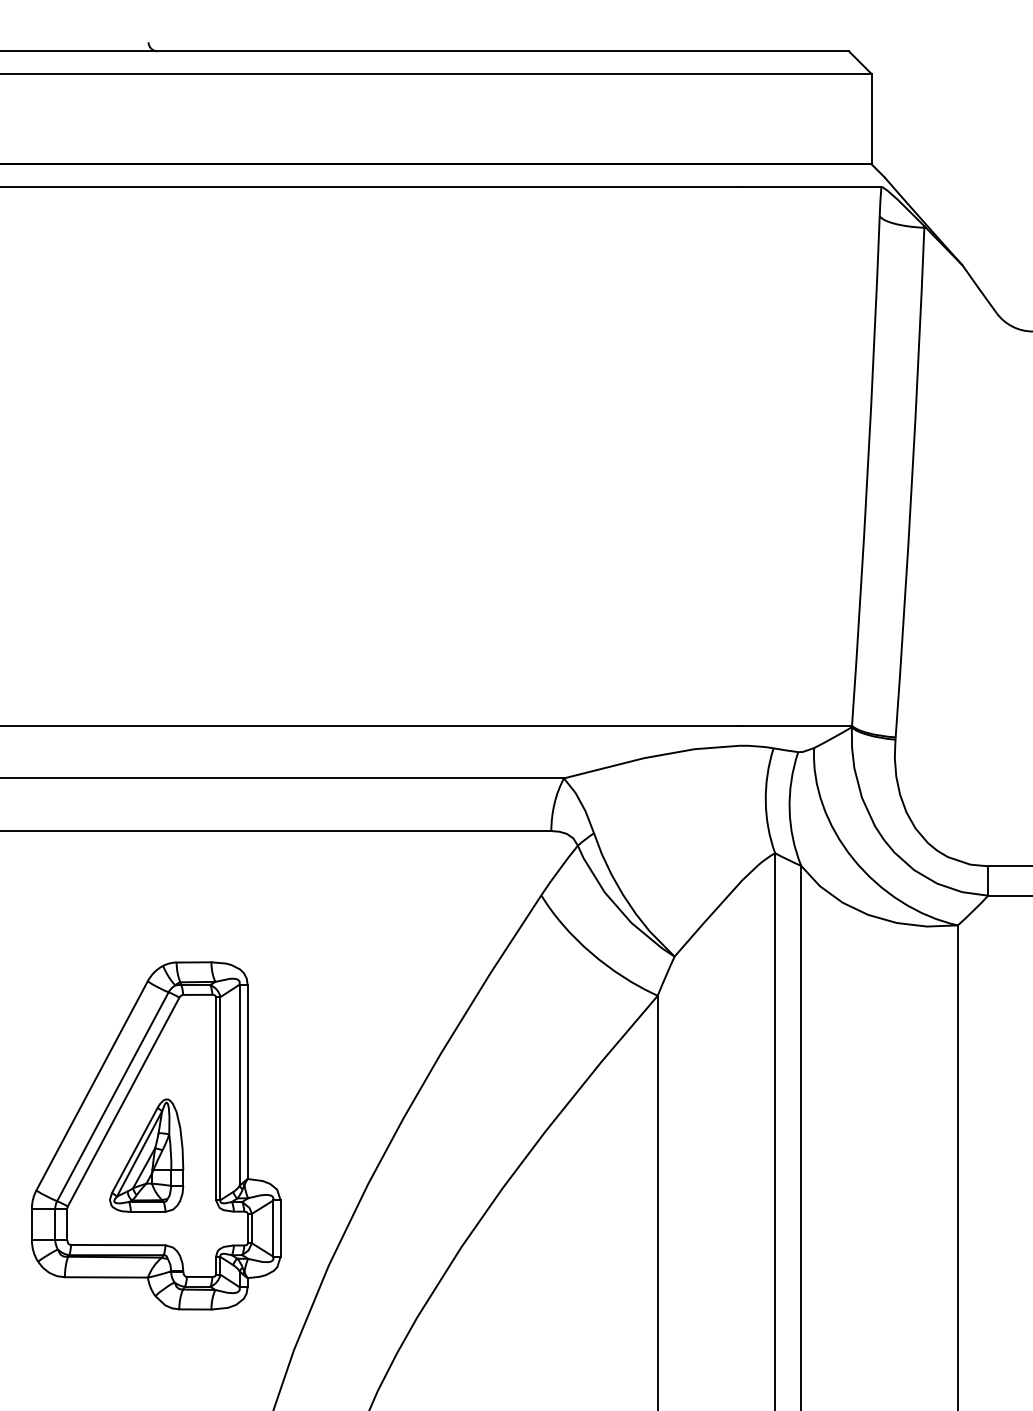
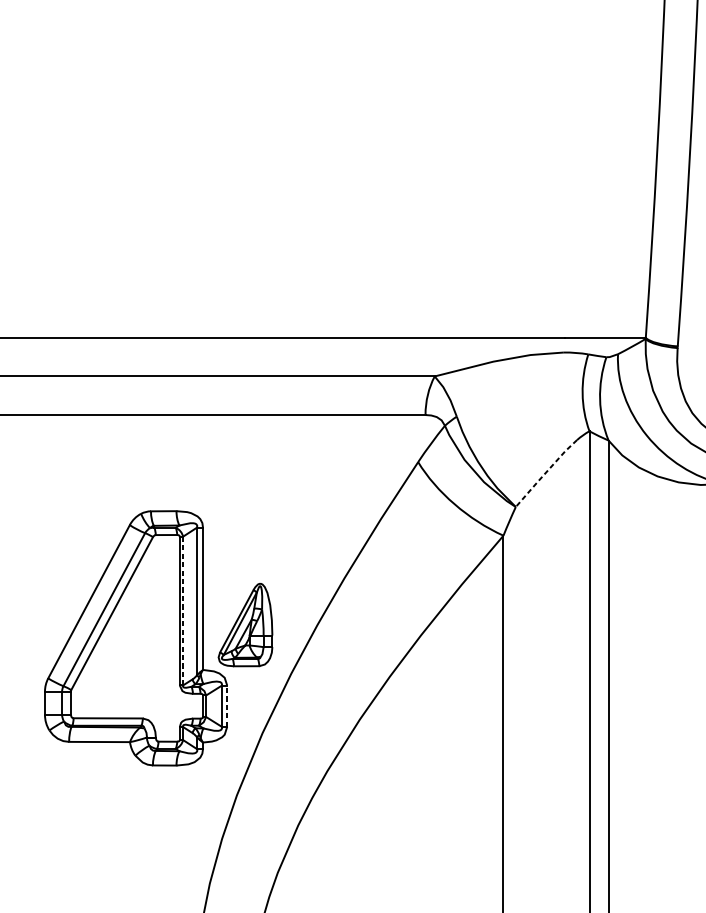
line: (715, 909) -> (545, 472), solid -> dashed
line: (220, 1098) -> (183, 610), solid -> dashed
part: (146, 1155) -> (245, 624), moved
line: (280, 1228) -> (227, 706), solid -> dashed

